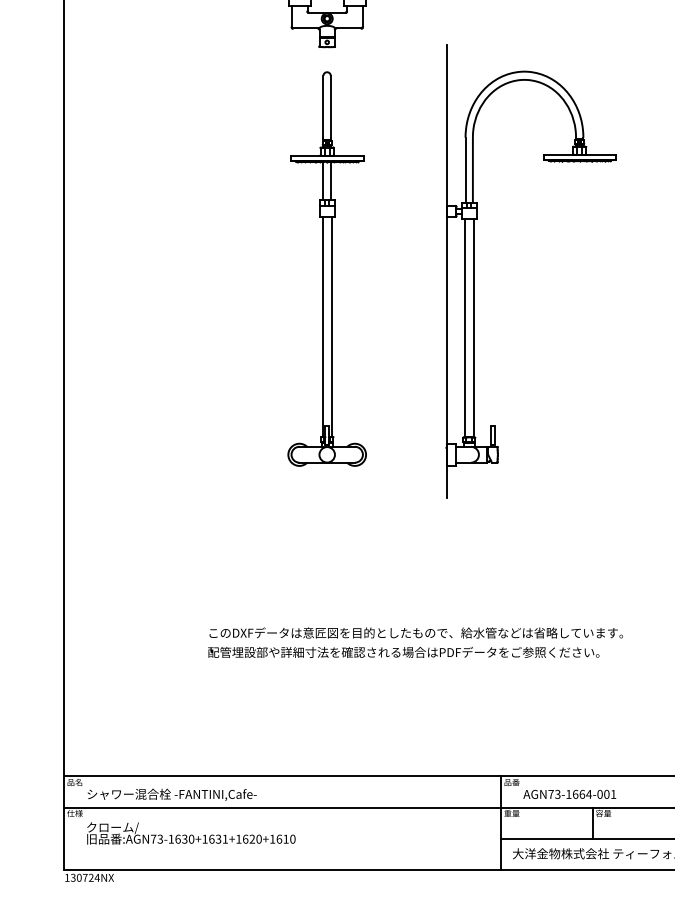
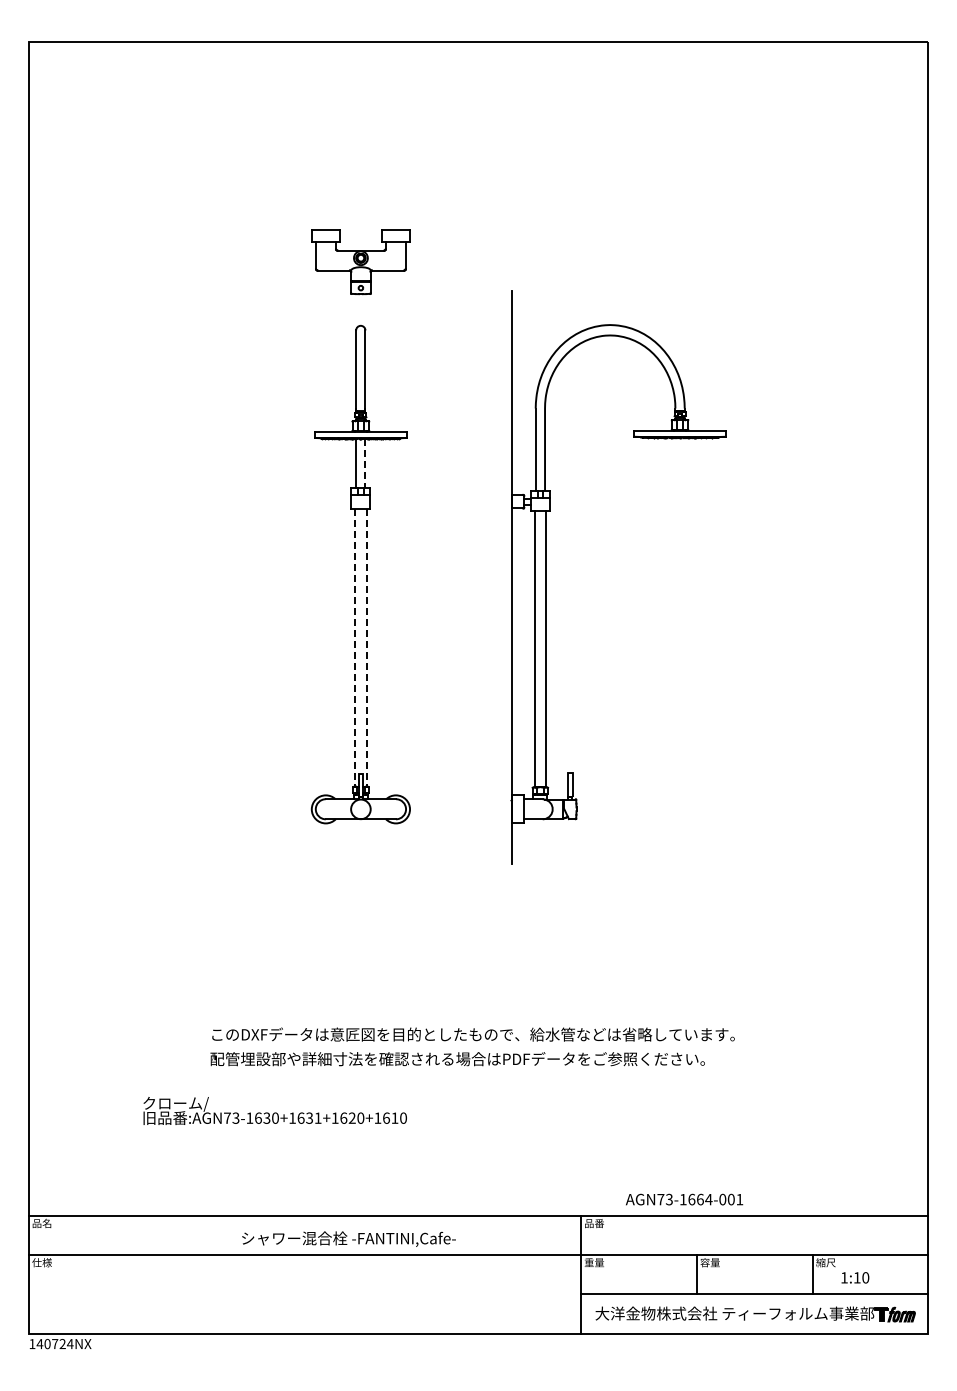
line: (330, 181) -> (365, 464), solid -> dashed
line: (322, 326) -> (355, 647), solid -> dashed
line: (331, 326) -> (366, 647), solid -> dashed
text: (171, 794) -> (348, 1238), moved
text: (569, 794) -> (684, 1199), moved
text: (190, 833) -> (274, 1110), moved
text: (72, 878) -> (39, 1344), 130724NX -> 140724NX

